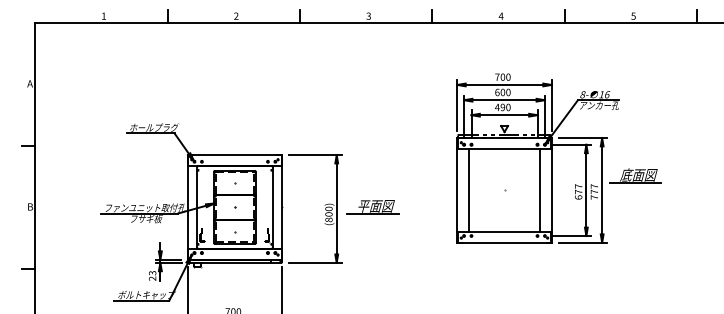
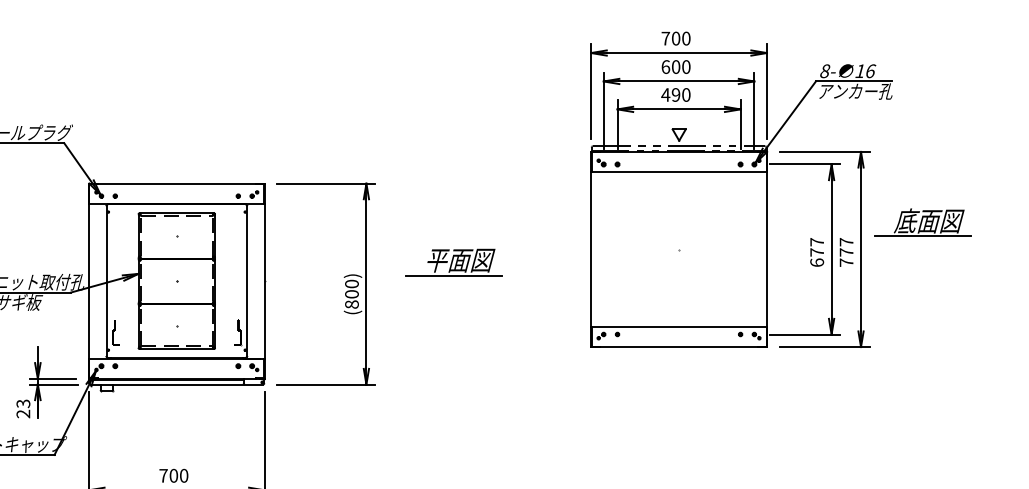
line: (468, 189) -> (611, 247), removed
line: (540, 189) -> (746, 247), removed
part: (372, 207) -> (453, 262), moved

